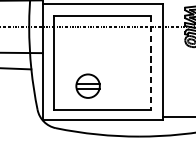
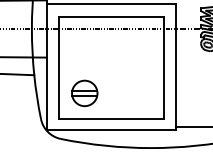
line: (150, 62) -> (163, 67), dashed -> solid
part: (87, 86) -> (84, 93), moved

